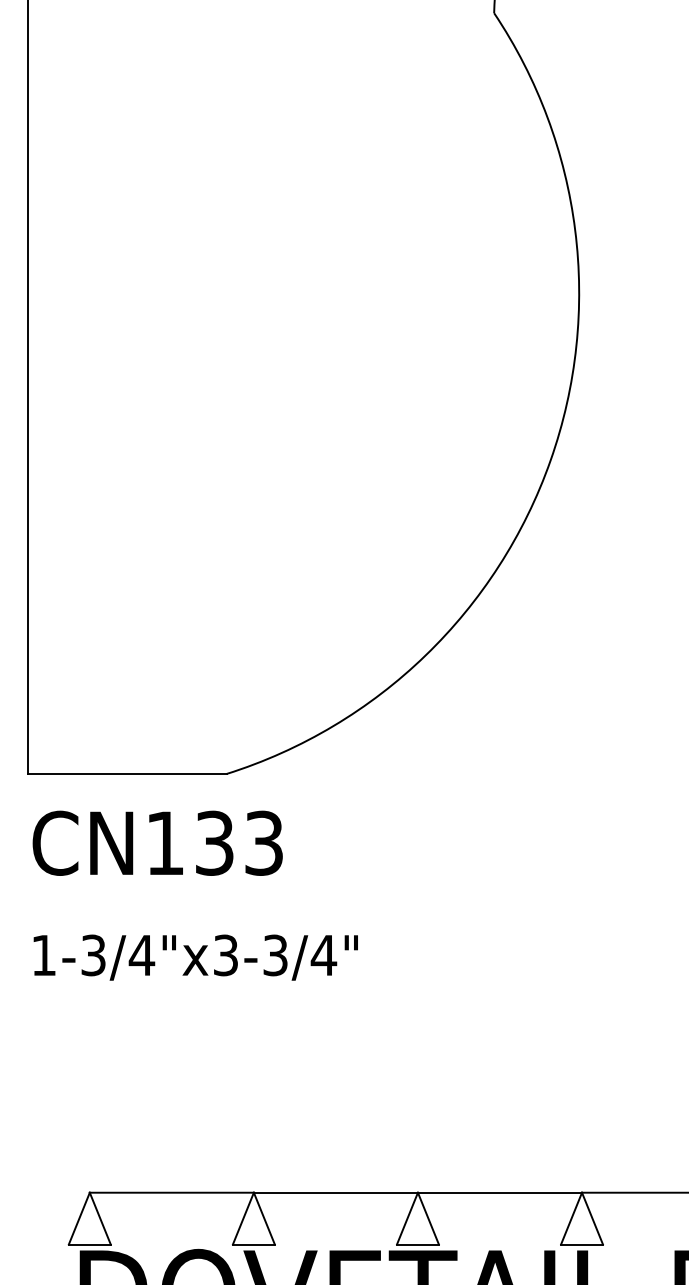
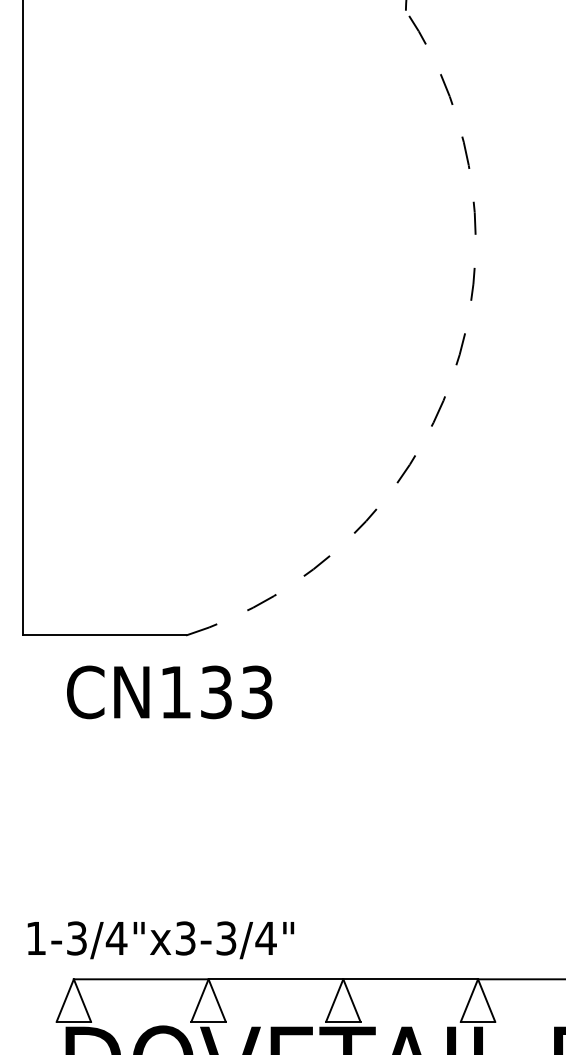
arc: (550, 461) -> (452, 378), solid -> dashed
text: (157, 843) -> (169, 692), moved
text: (195, 957) -> (160, 940), moved

